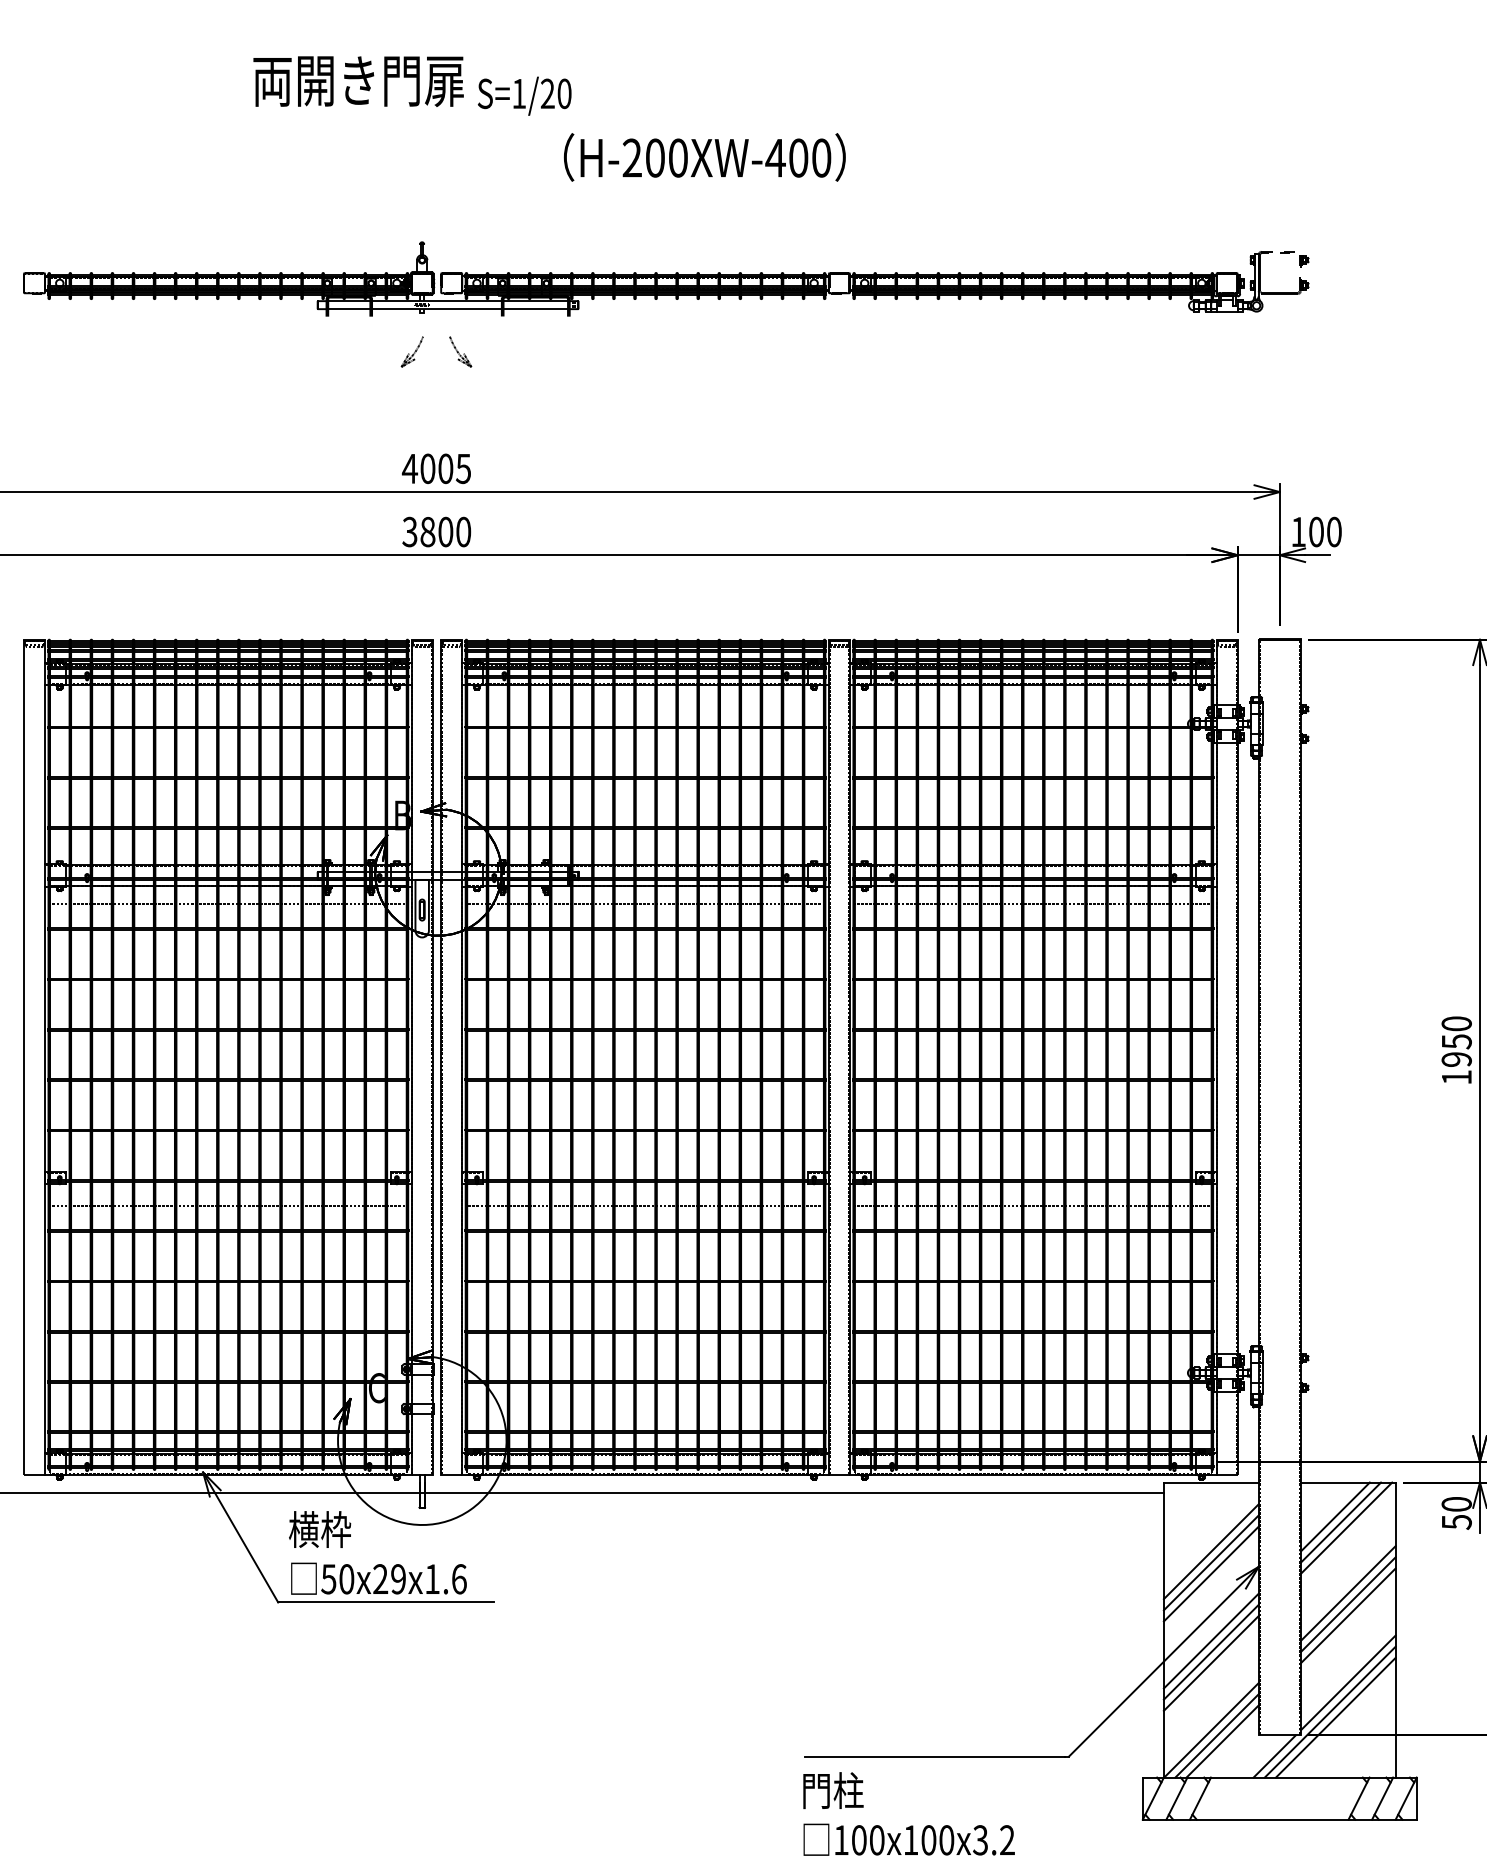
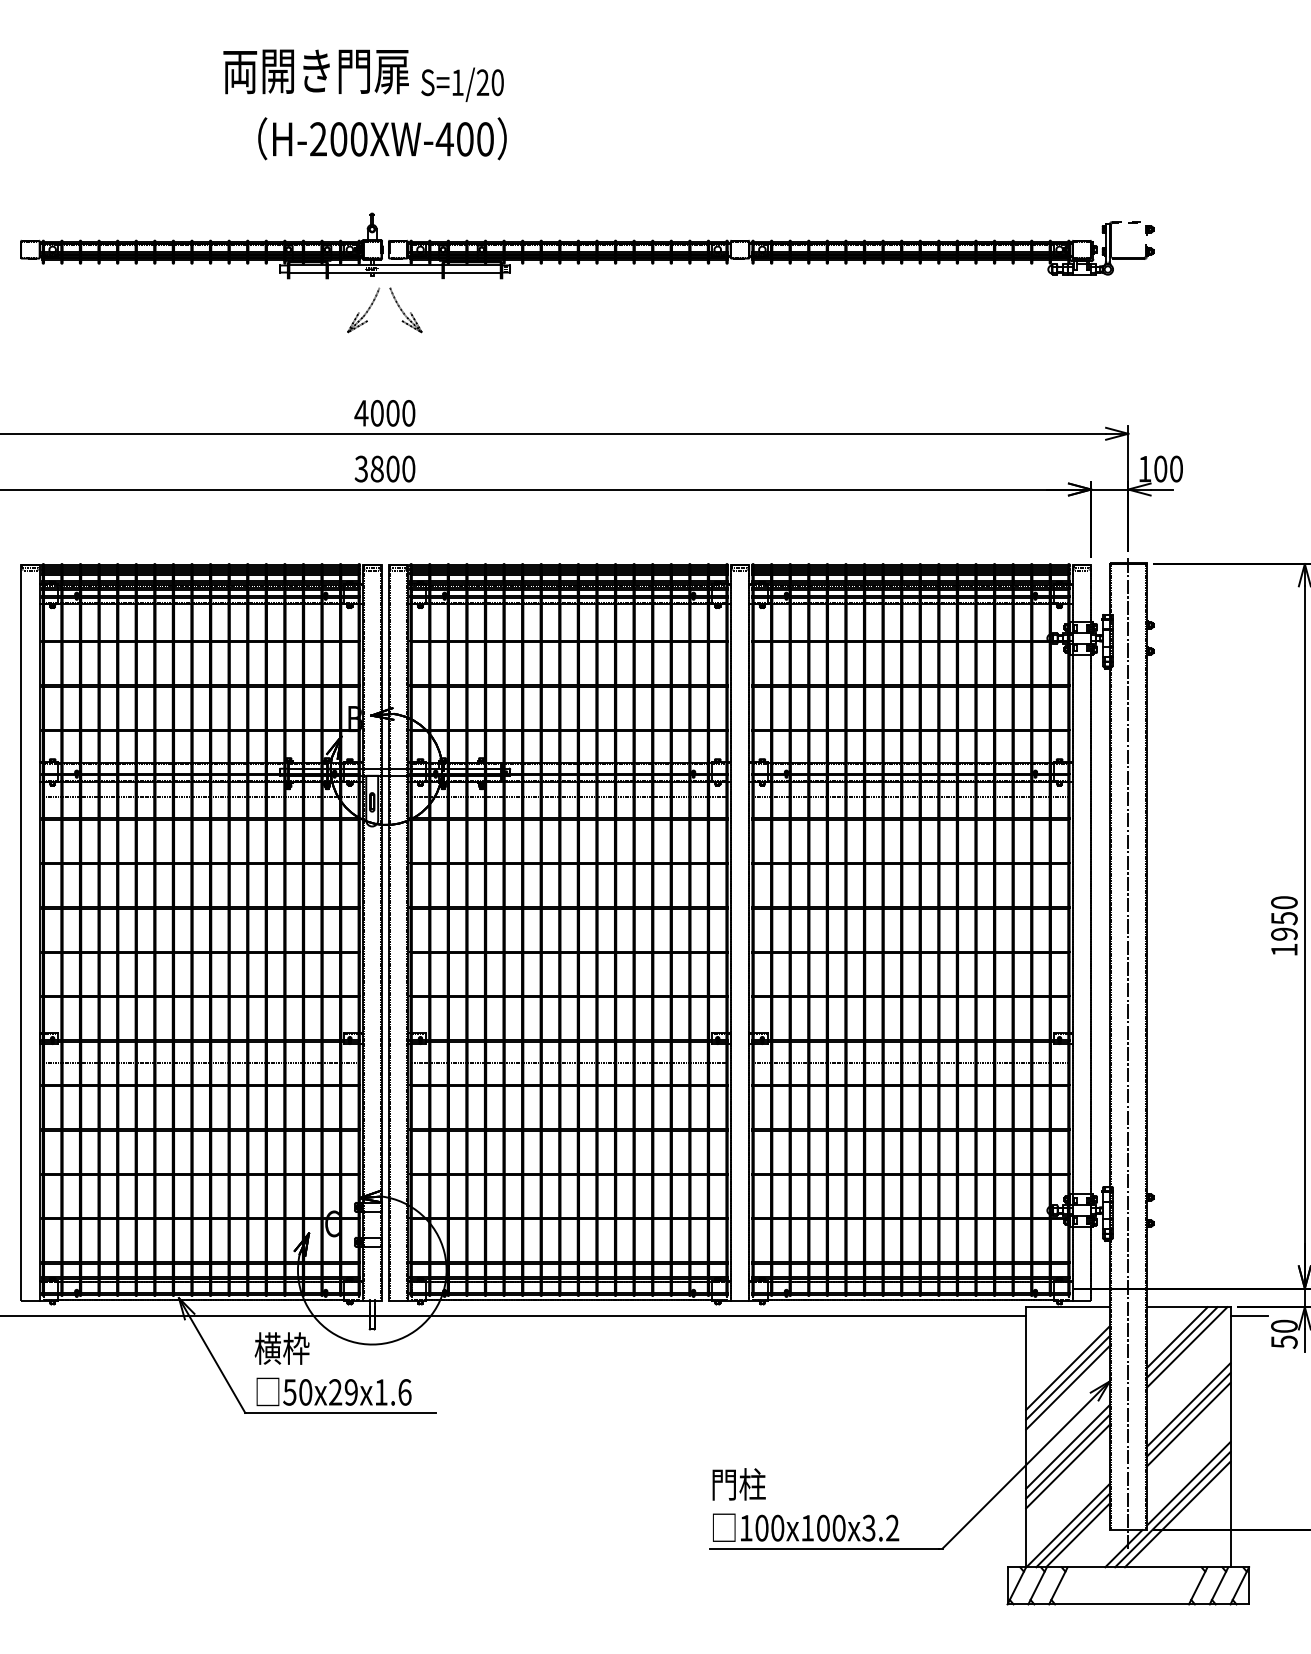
text: (704, 157) -> (382, 138), moved
part: (411, 351) -> (362, 309), size x1.67
part: (460, 351) -> (405, 309), size x1.67
text: (463, 468) -> (408, 413), 4005 -> 4000
line: (1279, 1195) -> (1128, 1054), added
line: (1416, 1493) -> (1248, 1316), added
text: (908, 1813) -> (805, 1504), moved

